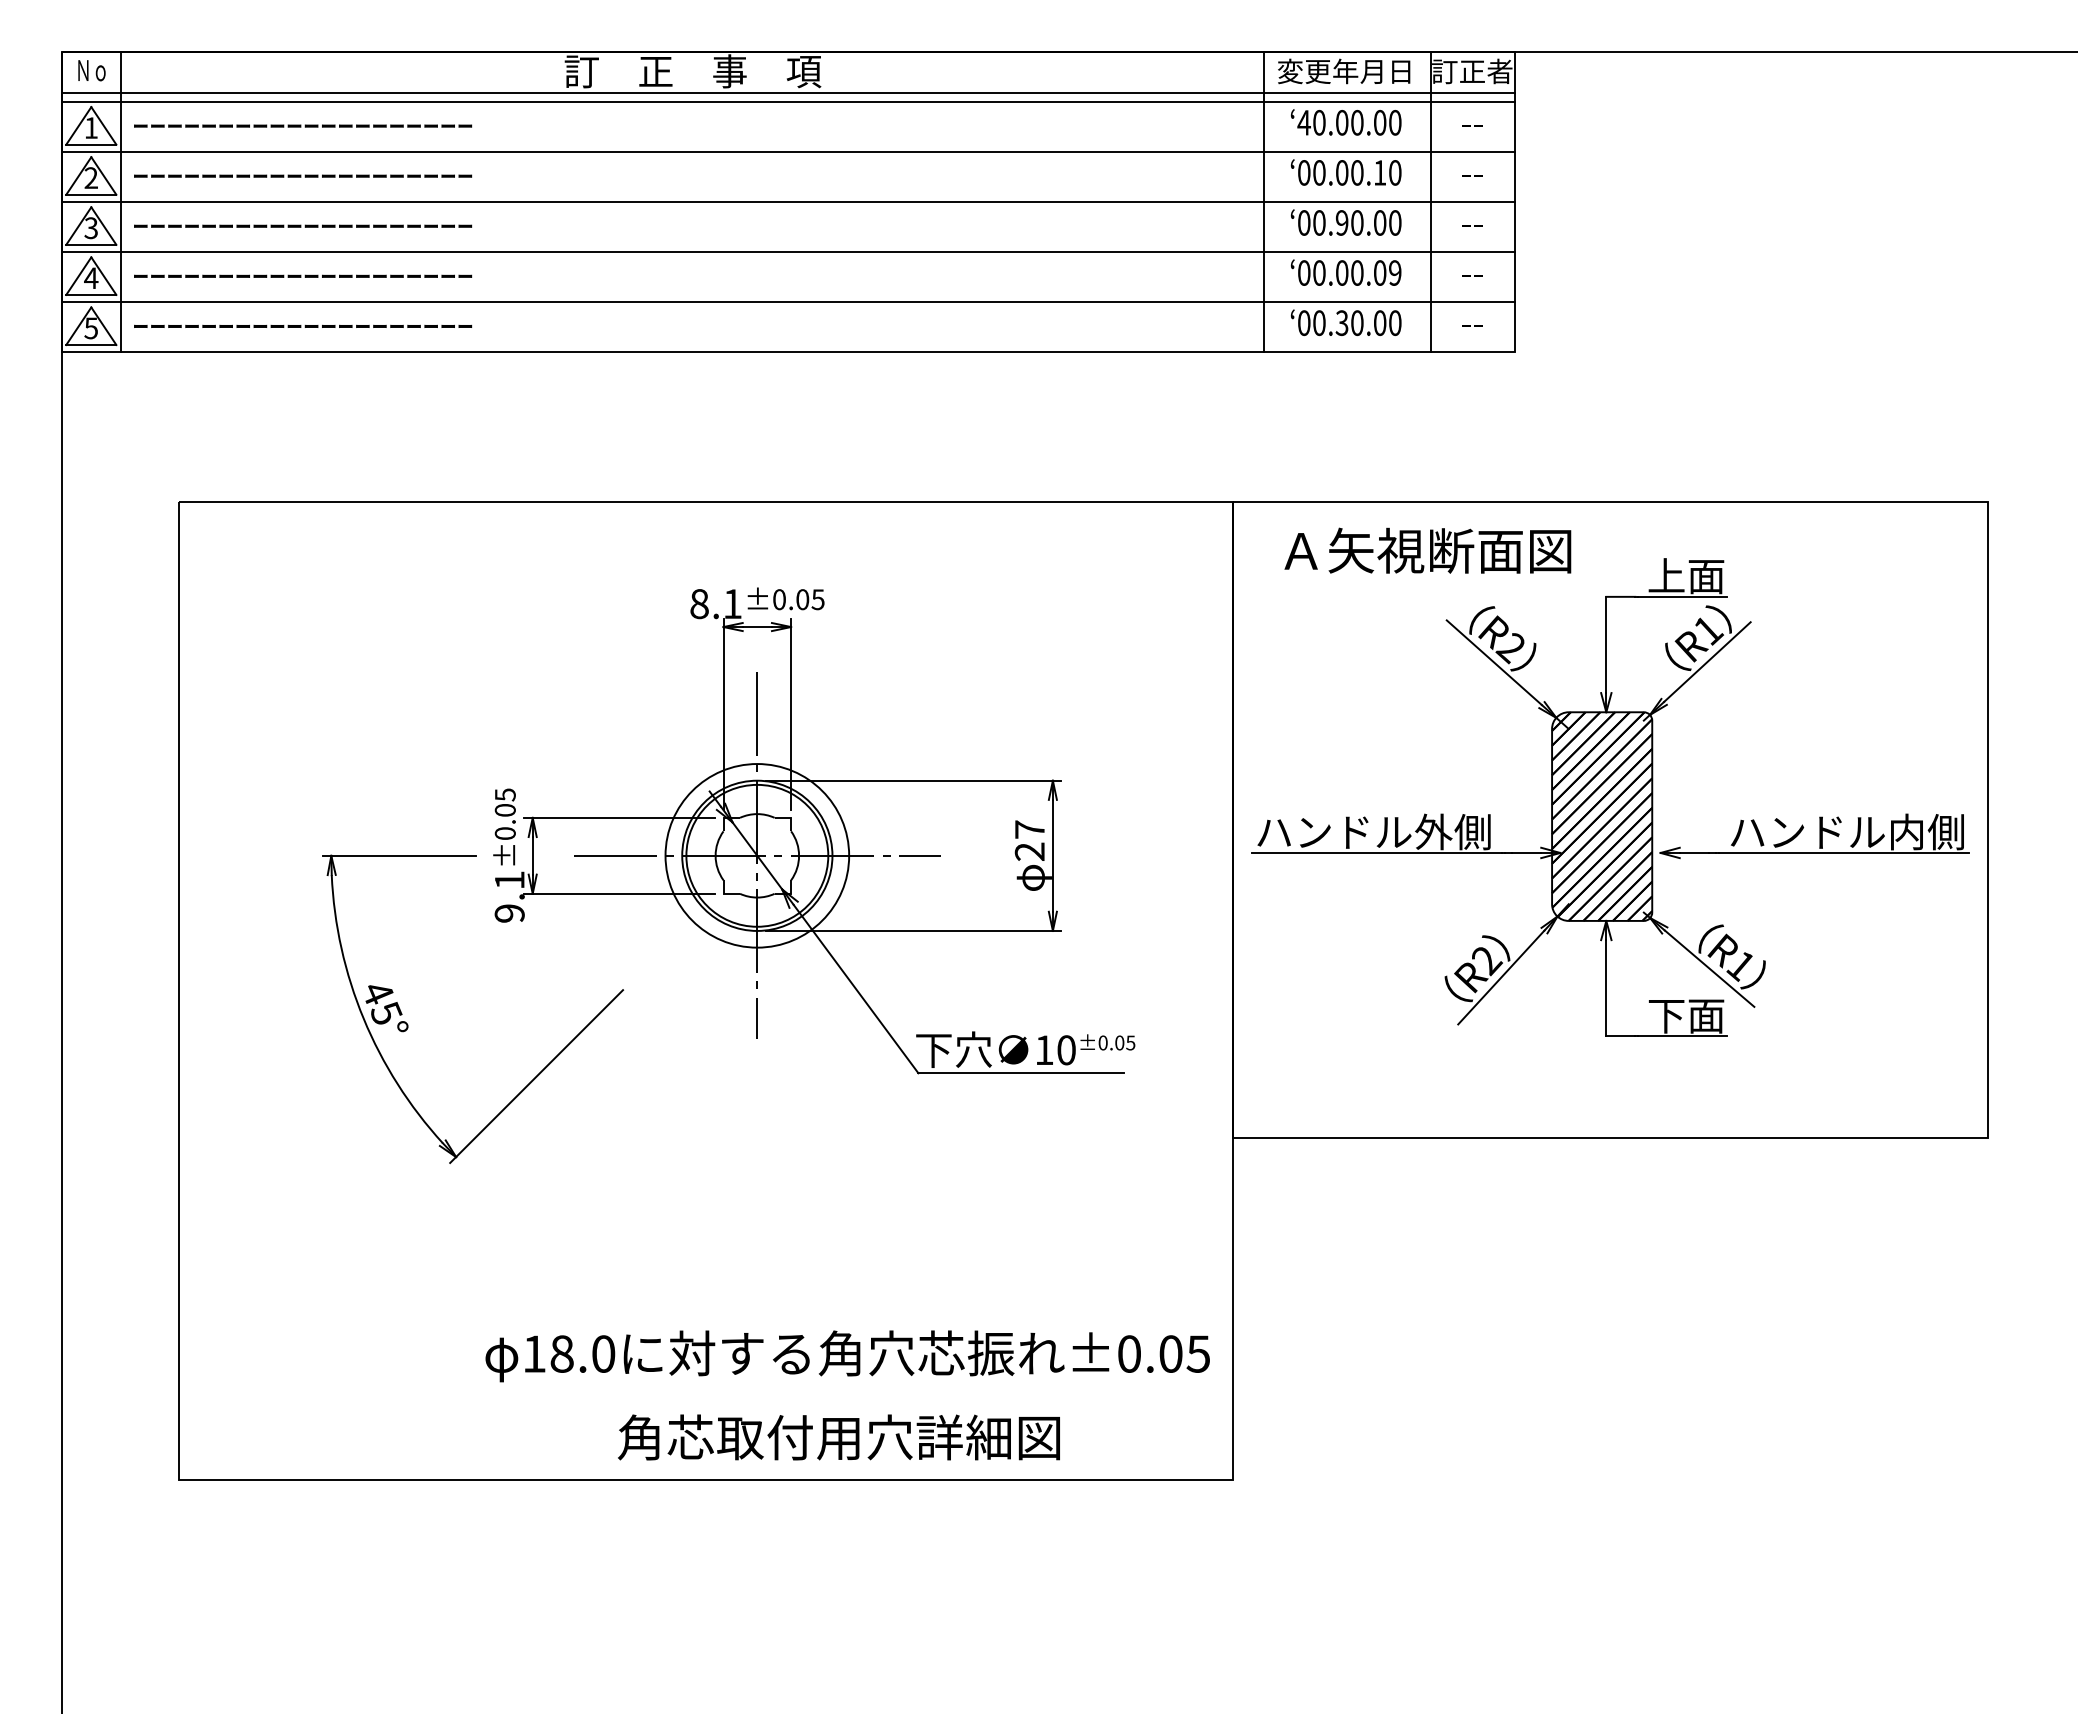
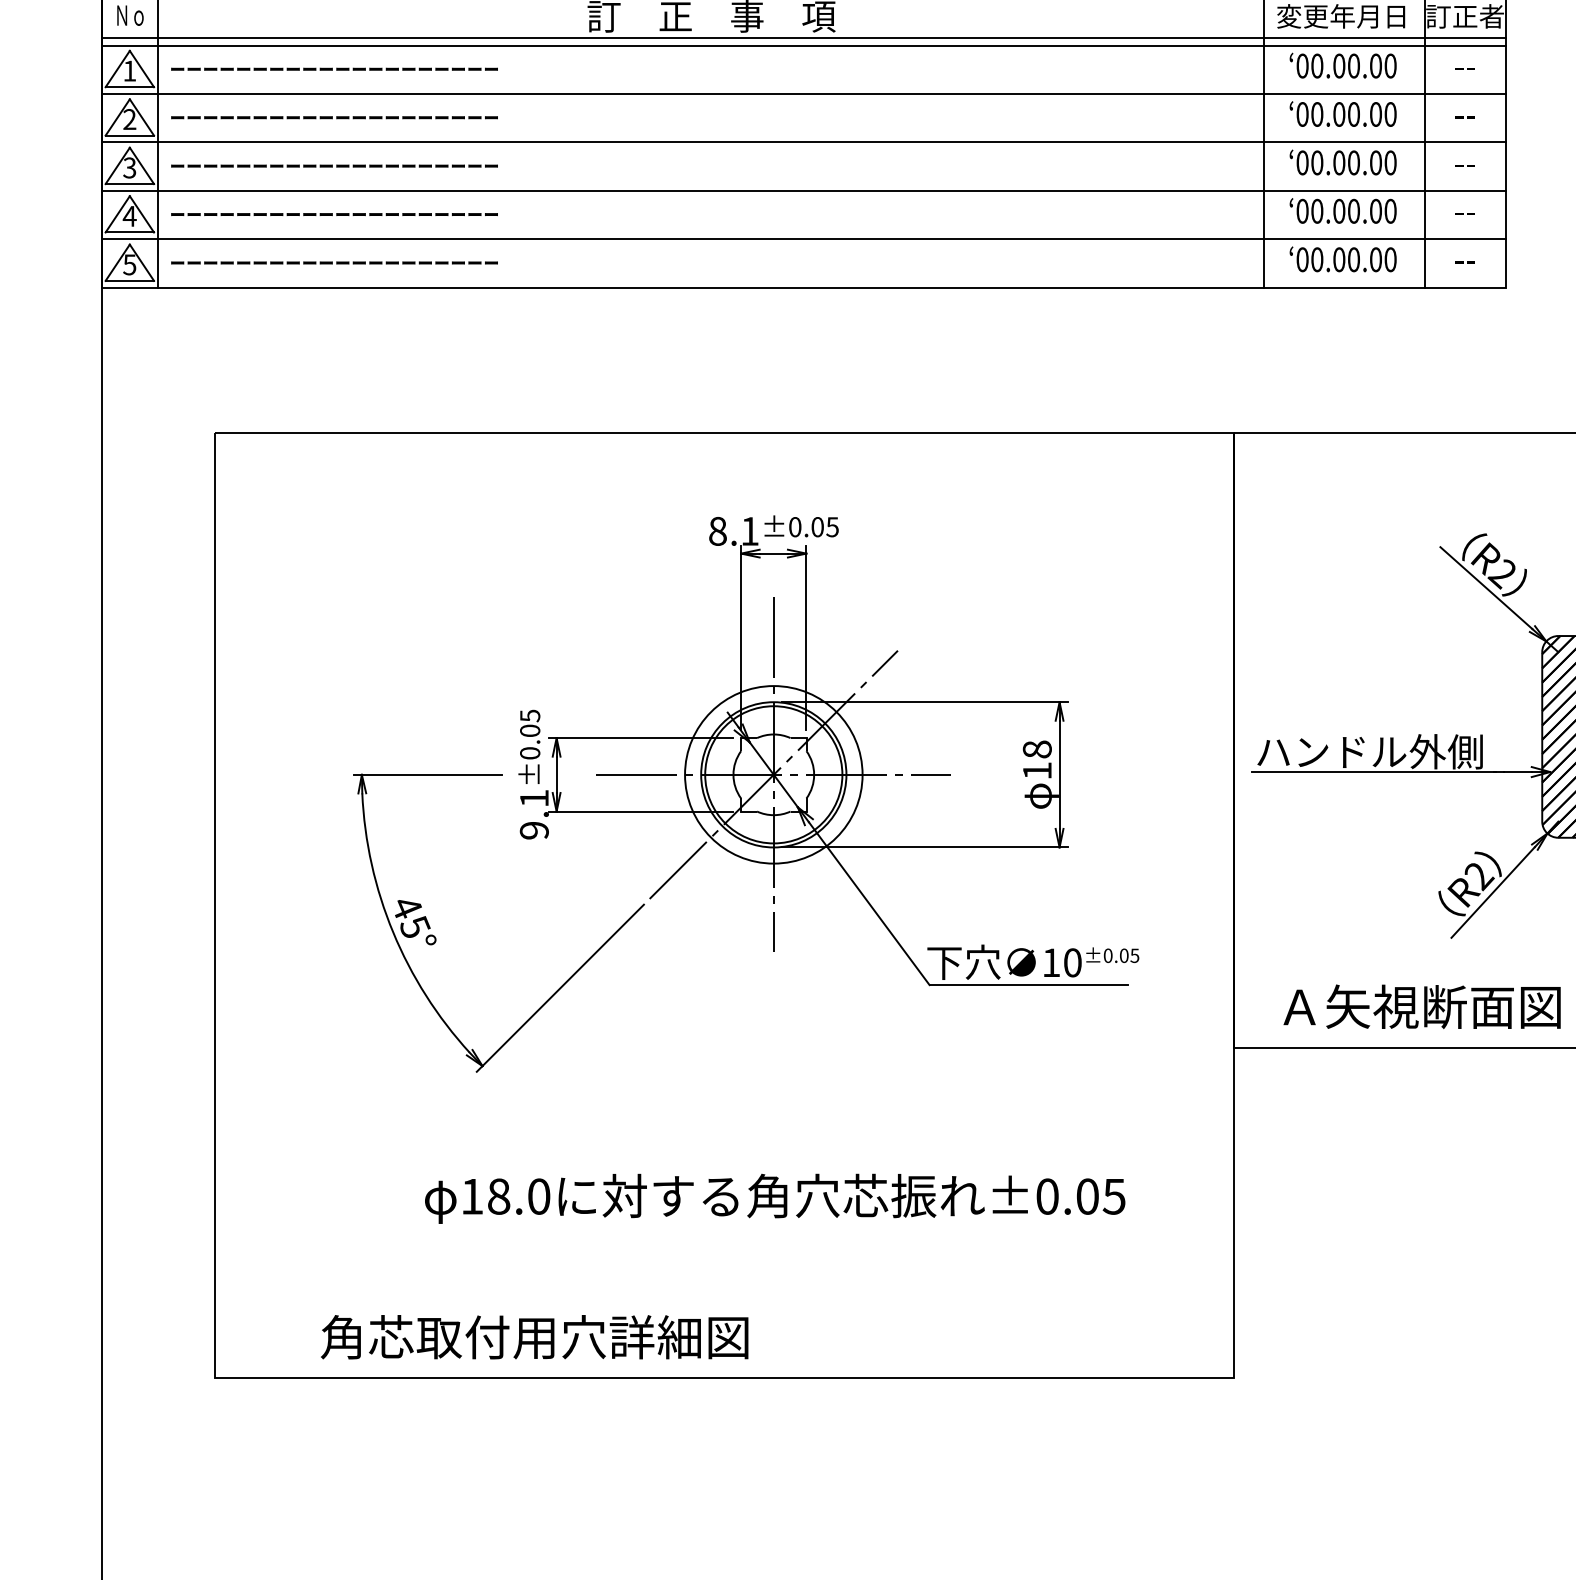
text: (1303, 122) -> (1301, 65), 40.00.00 -> 00.00.00
text: (1380, 172) -> (1376, 114), 00.00.10 -> 00.00.00
text: (1341, 222) -> (1338, 162), 00.90.00 -> 00.00.00
text: (1395, 272) -> (1390, 210), 00.00.09 -> 00.00.00
text: (1341, 322) -> (1338, 259), 00.30.00 -> 00.00.00
text: (1427, 550) -> (1421, 1006), moved
text: (1029, 840) -> (1036, 760), 27 -> 18
line: (756, 855) -> (772, 774), added
text: (847, 1356) -> (774, 1198), moved
text: (838, 1437) -> (534, 1337), moved

